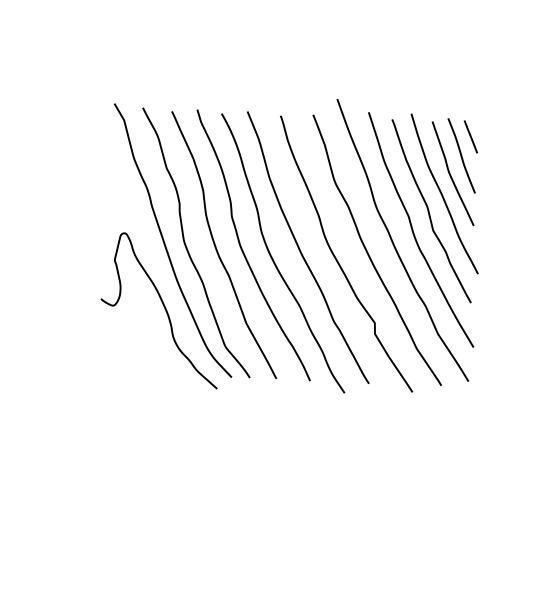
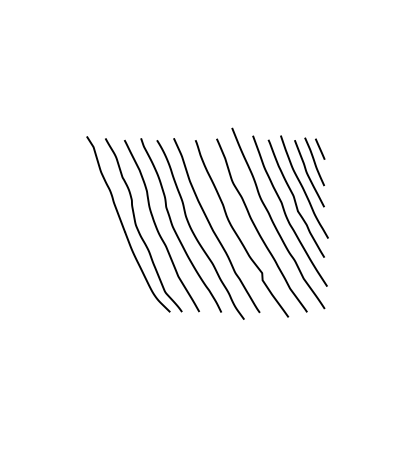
curve: (162, 306) -> (123, 267), removed

